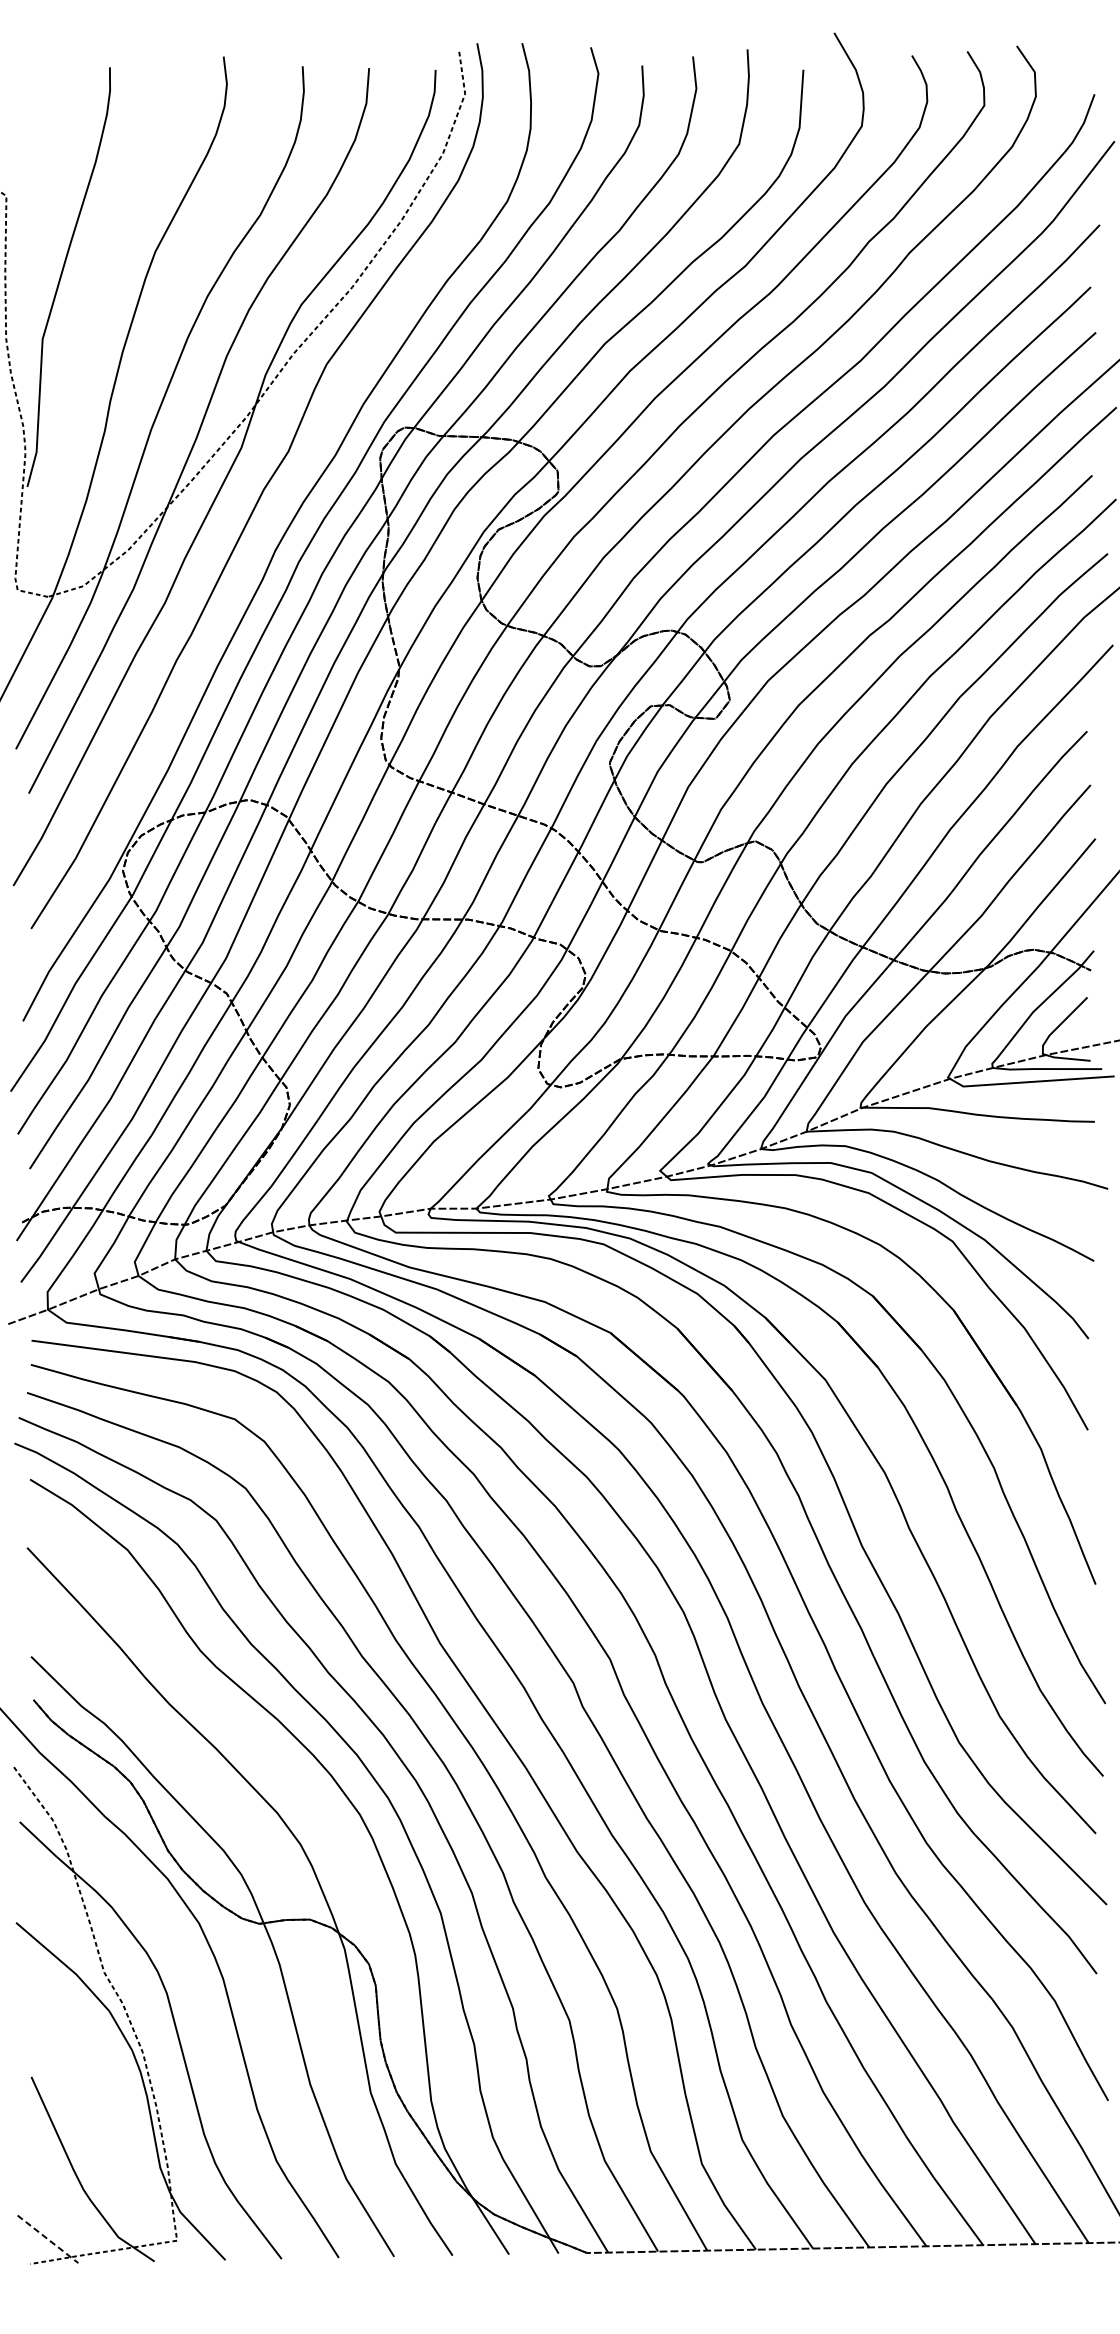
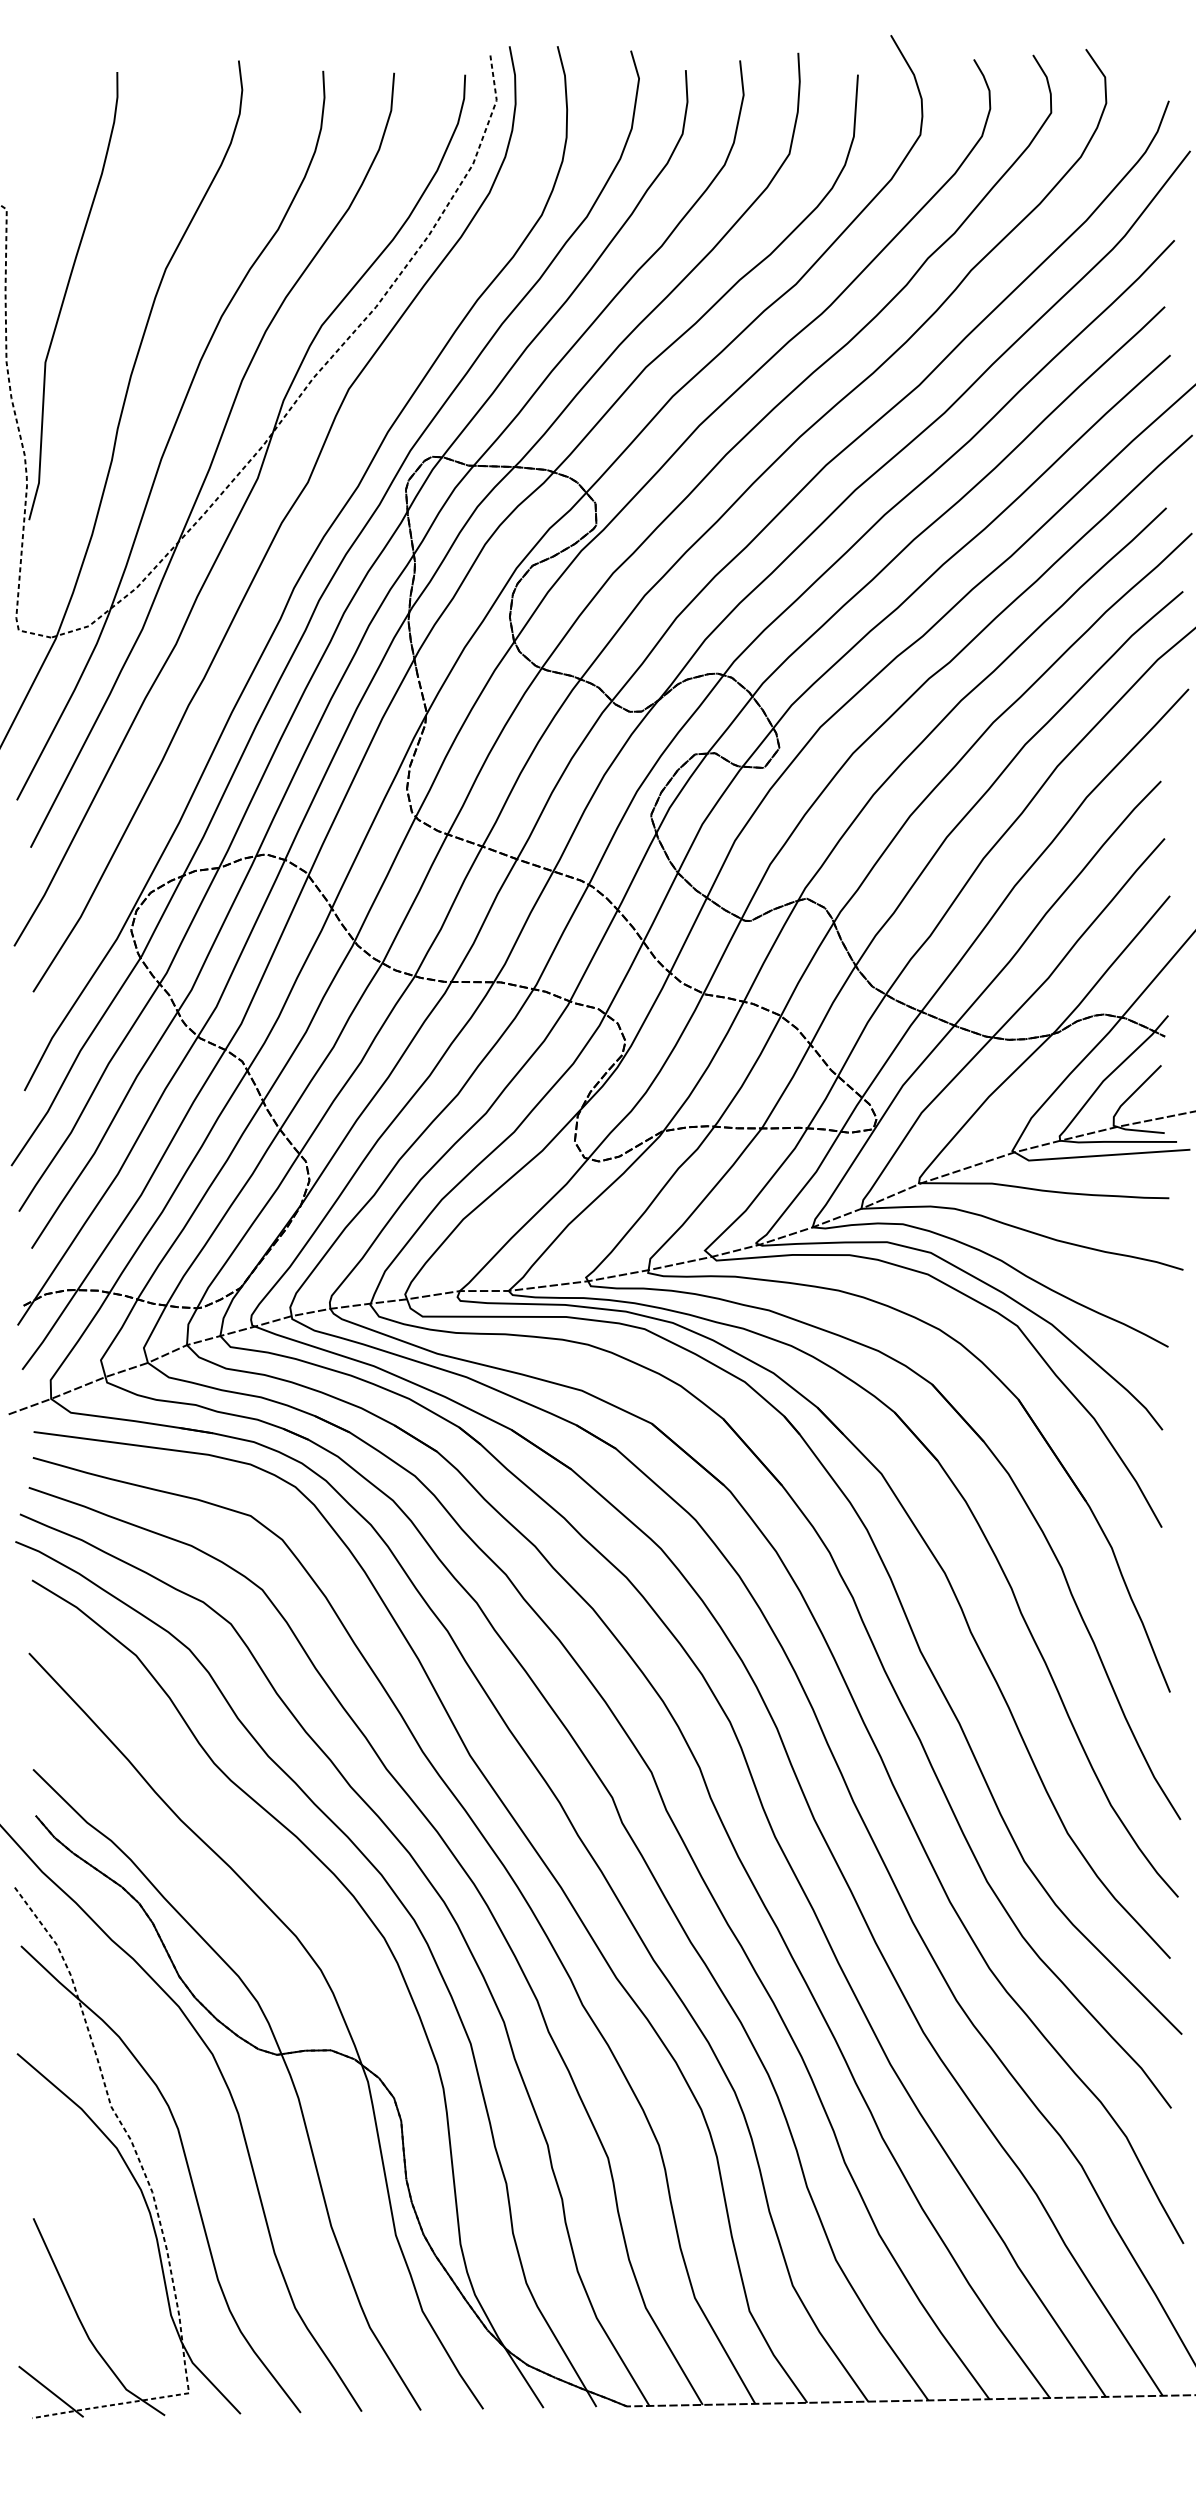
line: (48, 2239) -> (51, 2392), dashed -> solid

